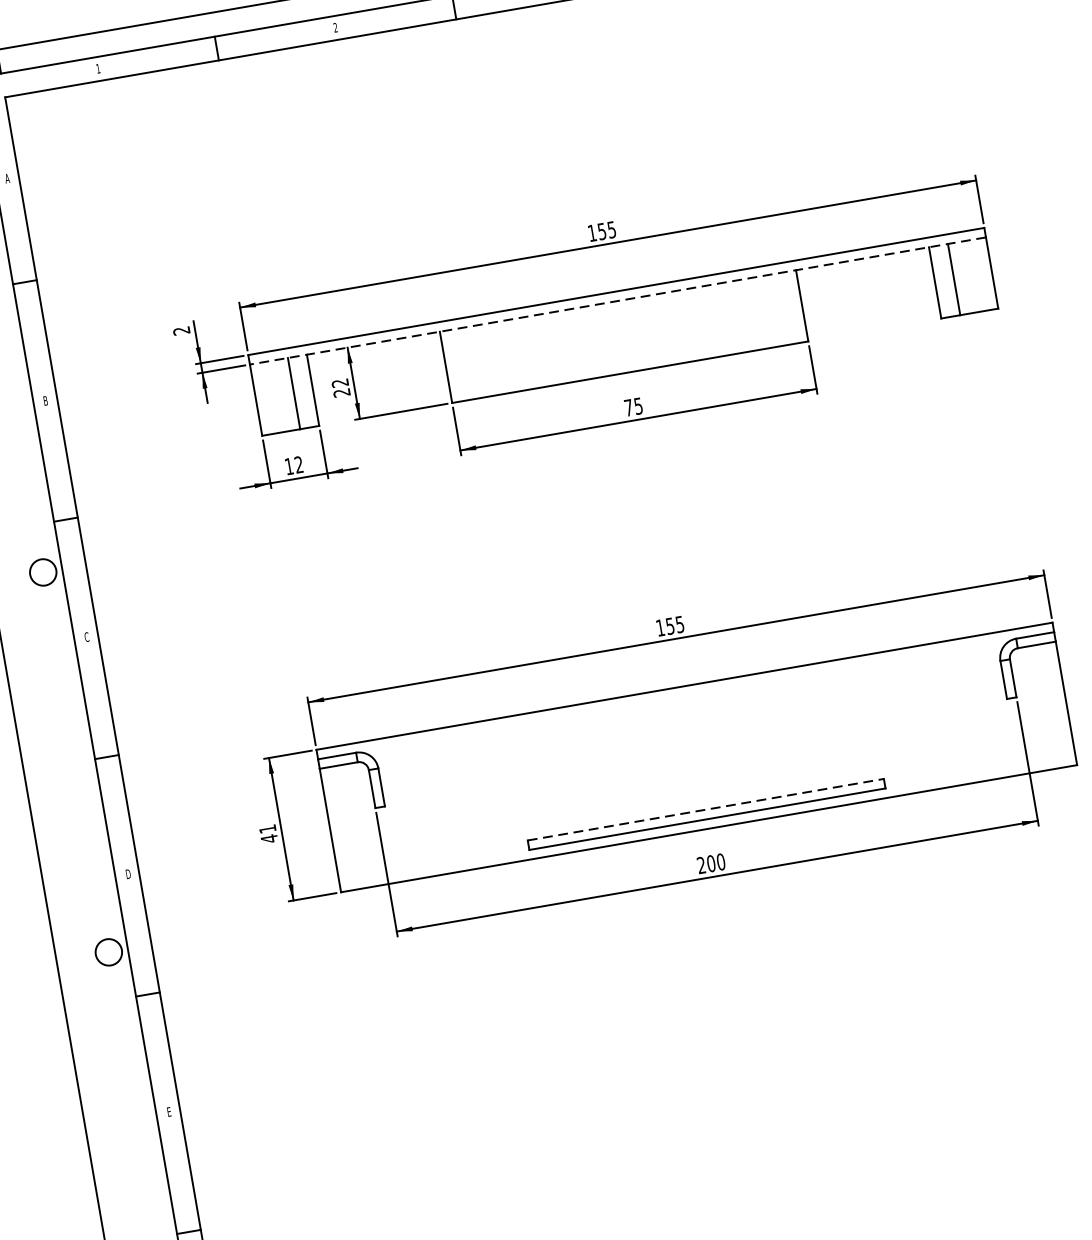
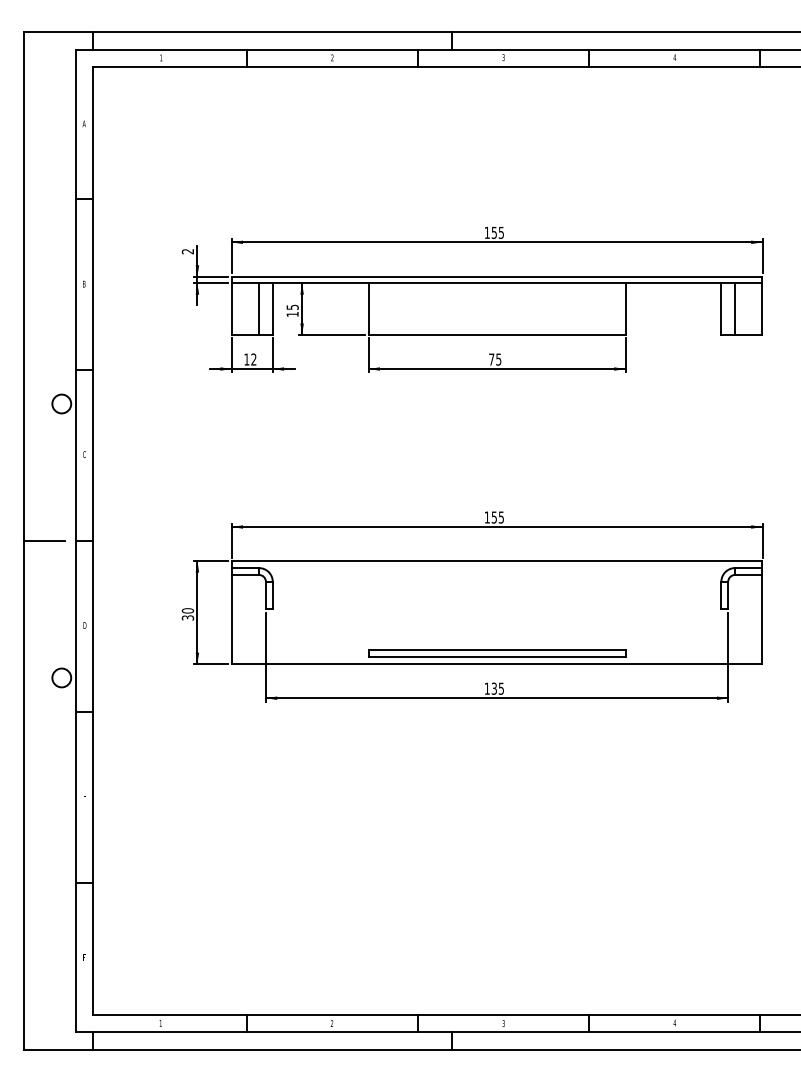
line: (617, 301) -> (496, 283), dashed -> solid
text: (340, 387) -> (292, 310), 22 -> 15
line: (52, 767) -> (44, 541), added
line: (706, 809) -> (497, 650), dashed -> solid
text: (267, 834) -> (187, 614), 41 -> 30
text: (711, 863) -> (494, 688), 200 -> 135

